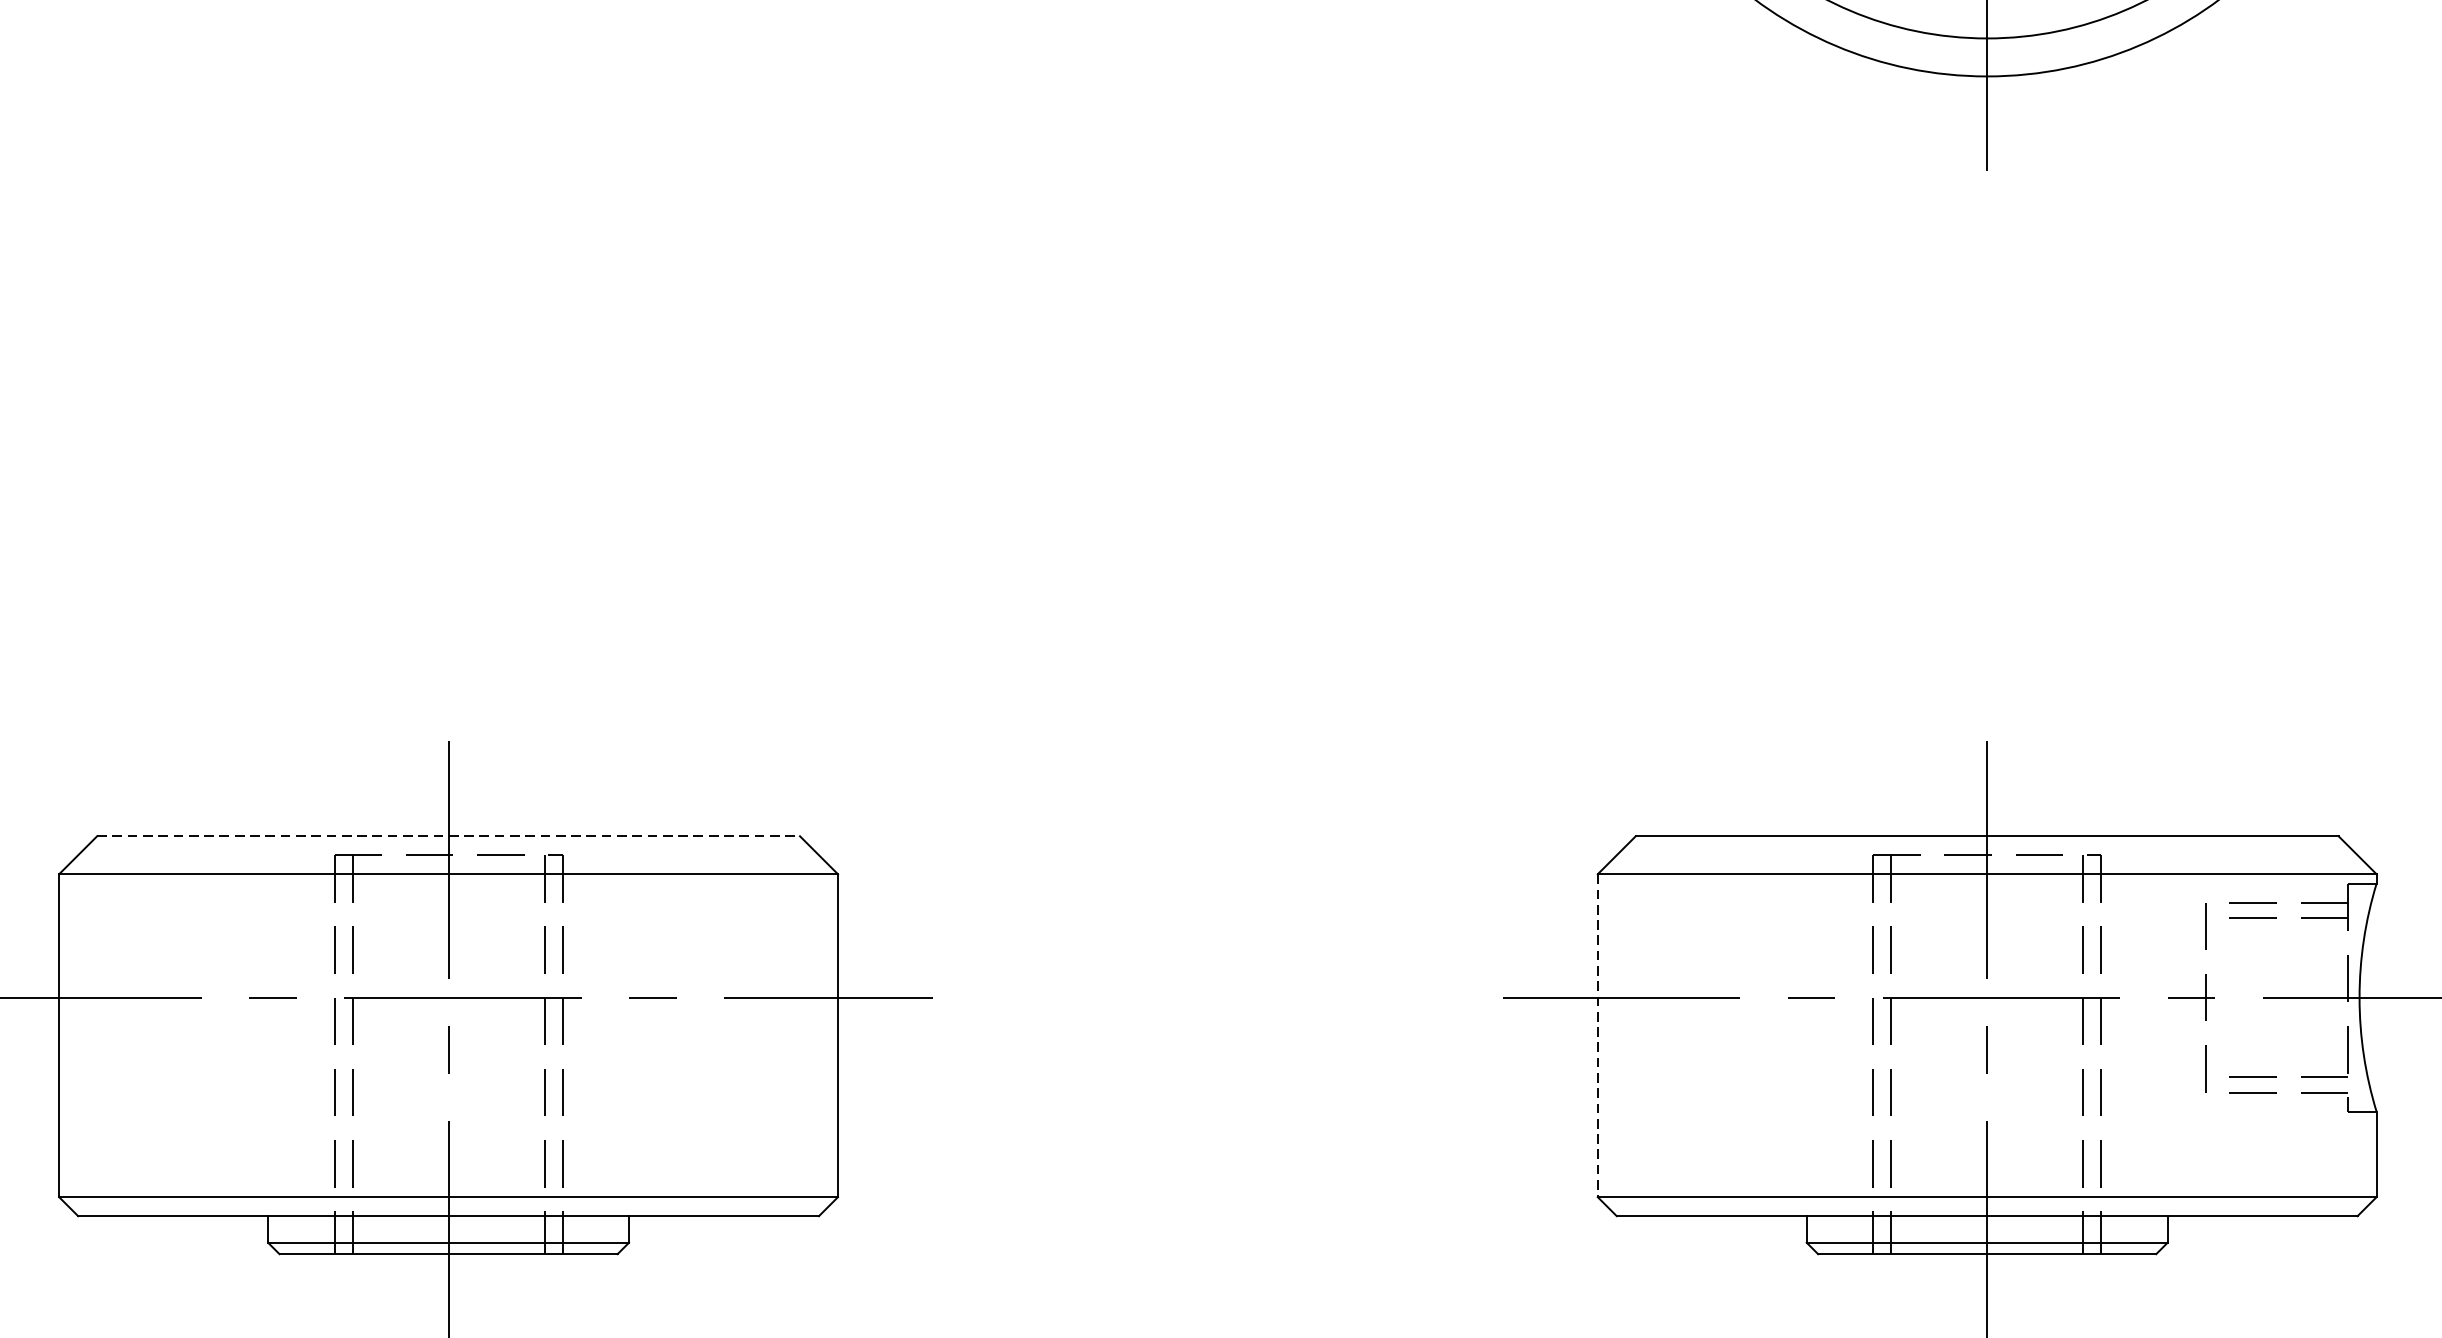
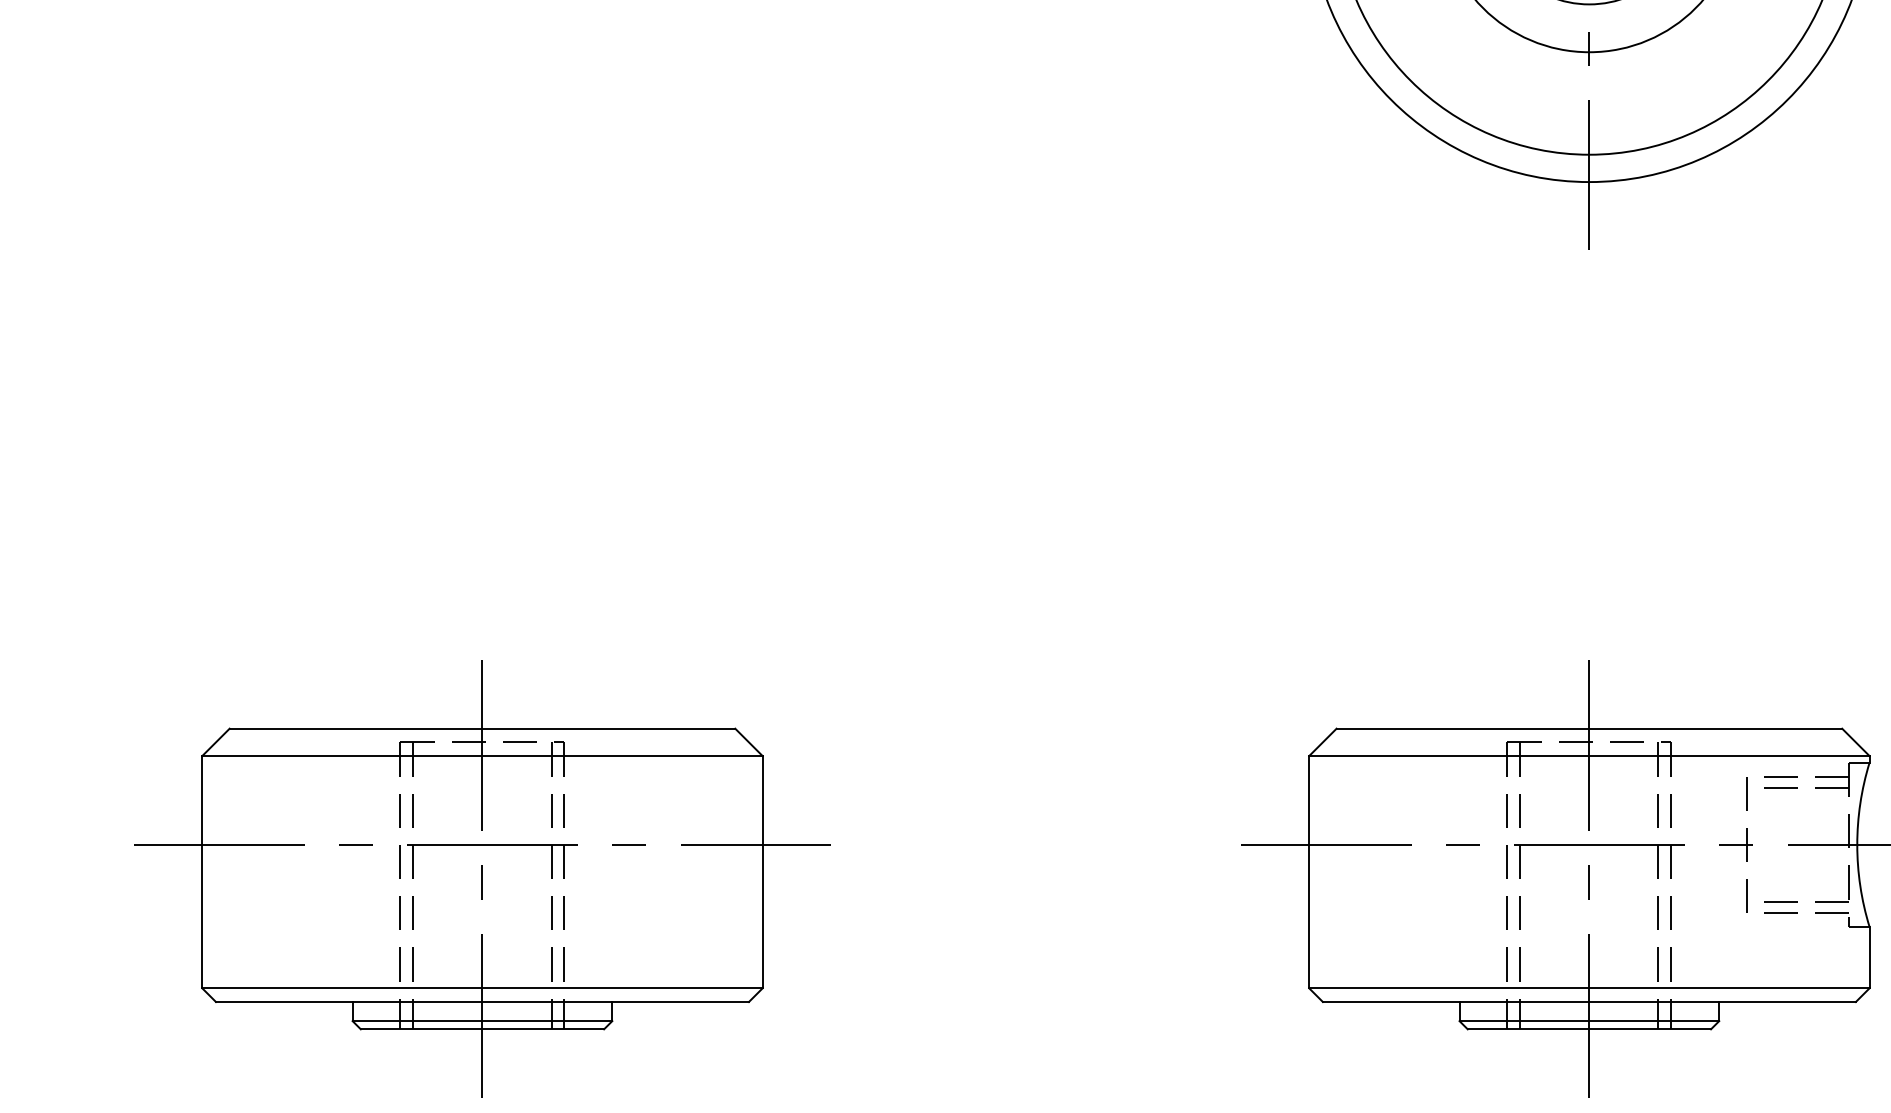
line: (448, 835) -> (482, 728), dashed -> solid
line: (1598, 1036) -> (1309, 872), dashed -> solid

